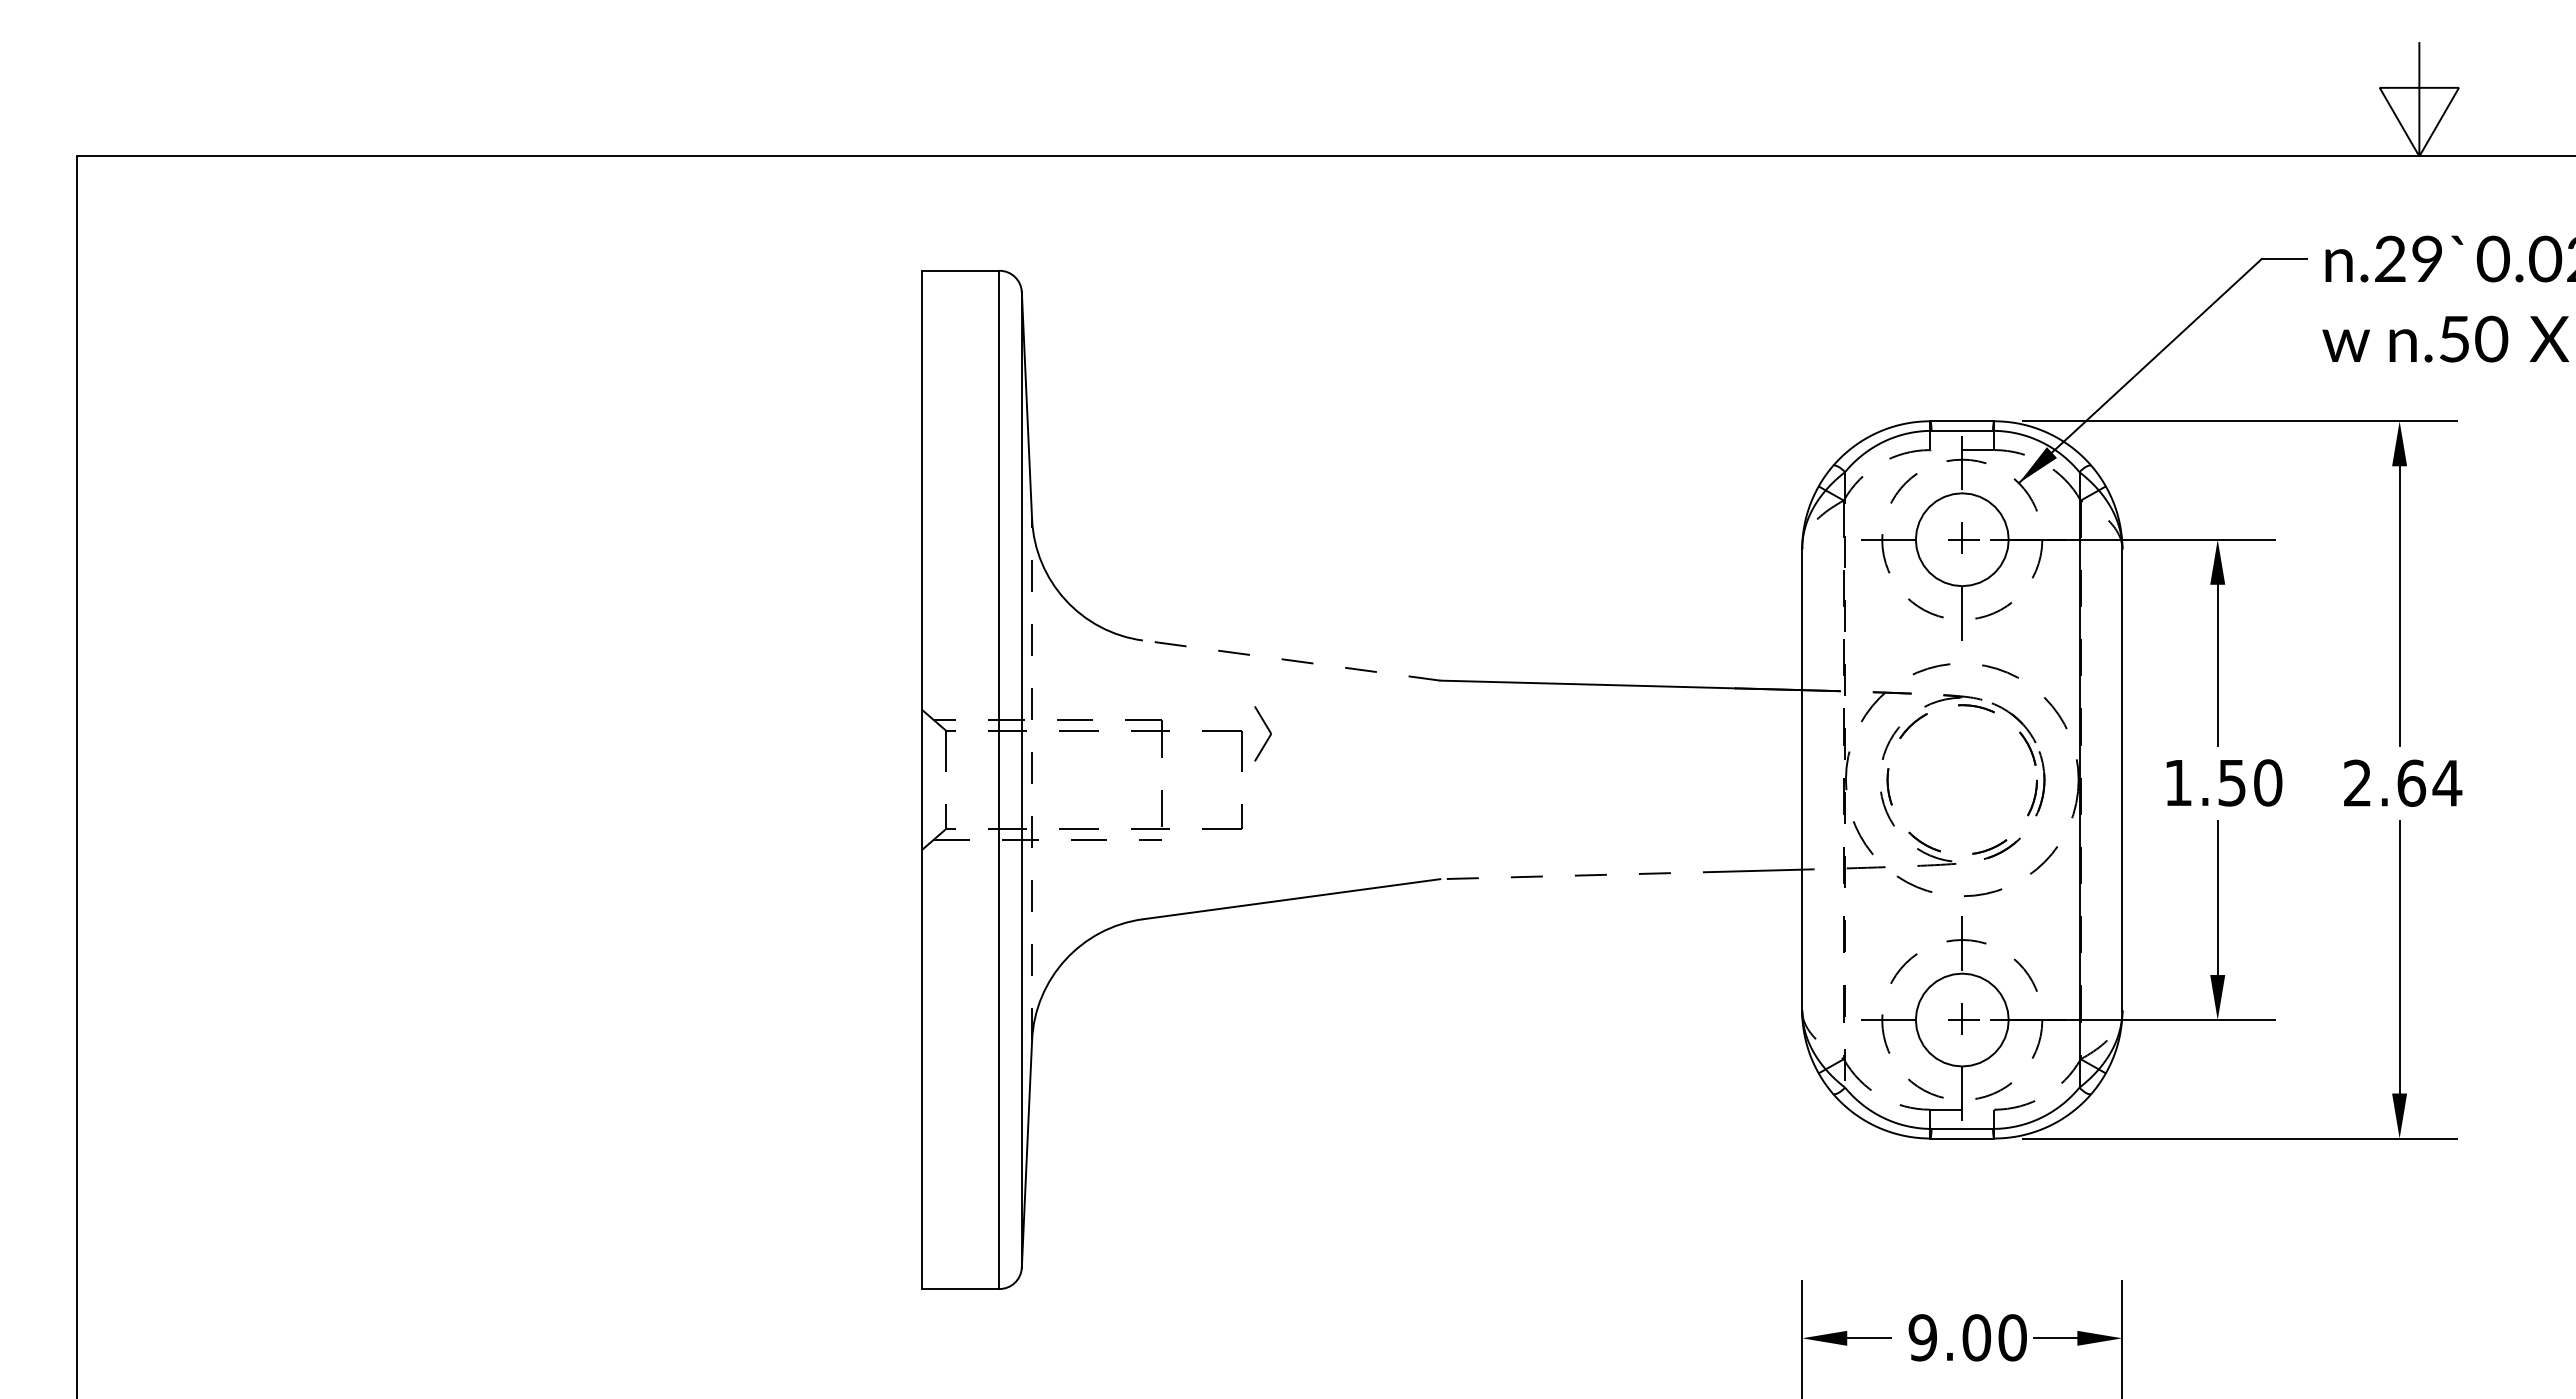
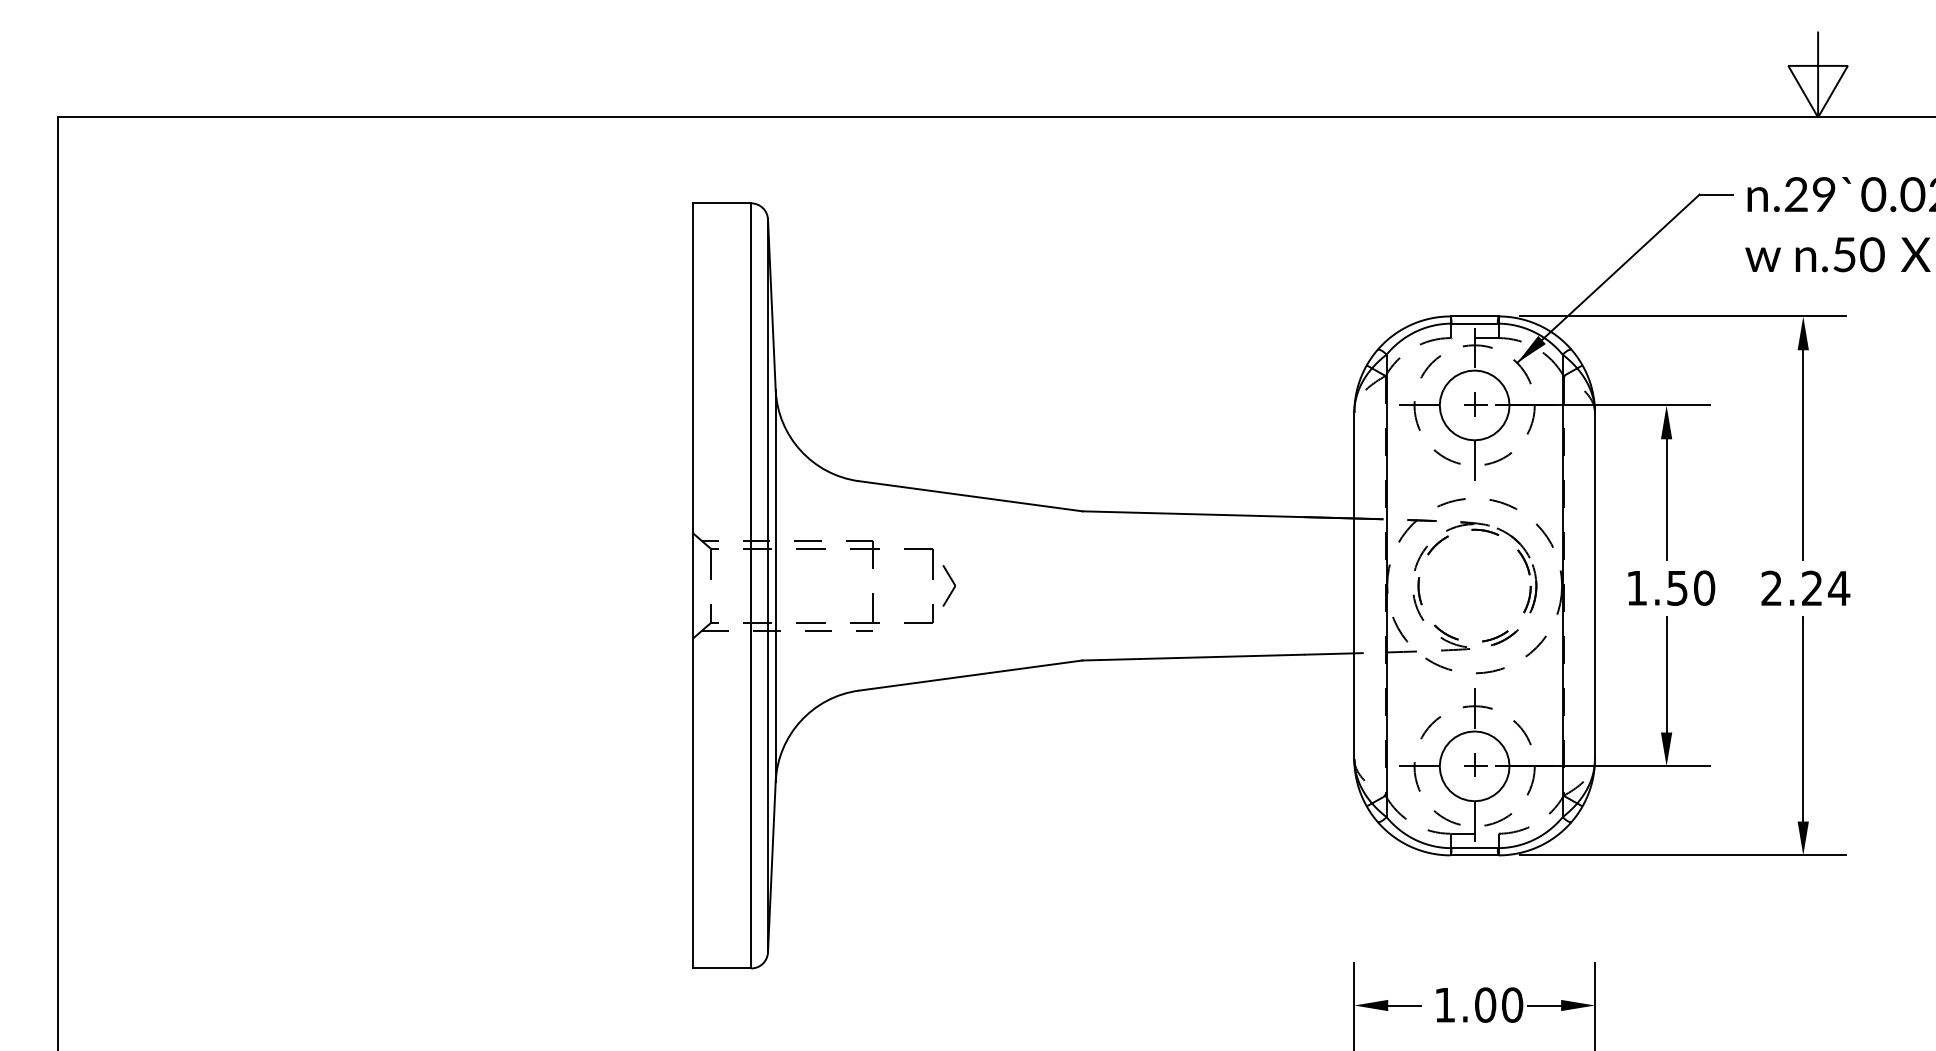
line: (1291, 660) -> (970, 496), dashed -> solid
part: (1268, 731) -> (953, 584), moved
line: (1032, 779) -> (776, 585), dashed -> solid
line: (1845, 779) -> (1386, 585), dashed -> solid
text: (2411, 782) -> (1812, 587), 2.64 -> 2.24
line: (1587, 875) -> (1193, 657), dashed -> solid
text: (1922, 1337) -> (1444, 1004), 9.00 -> 1.00

